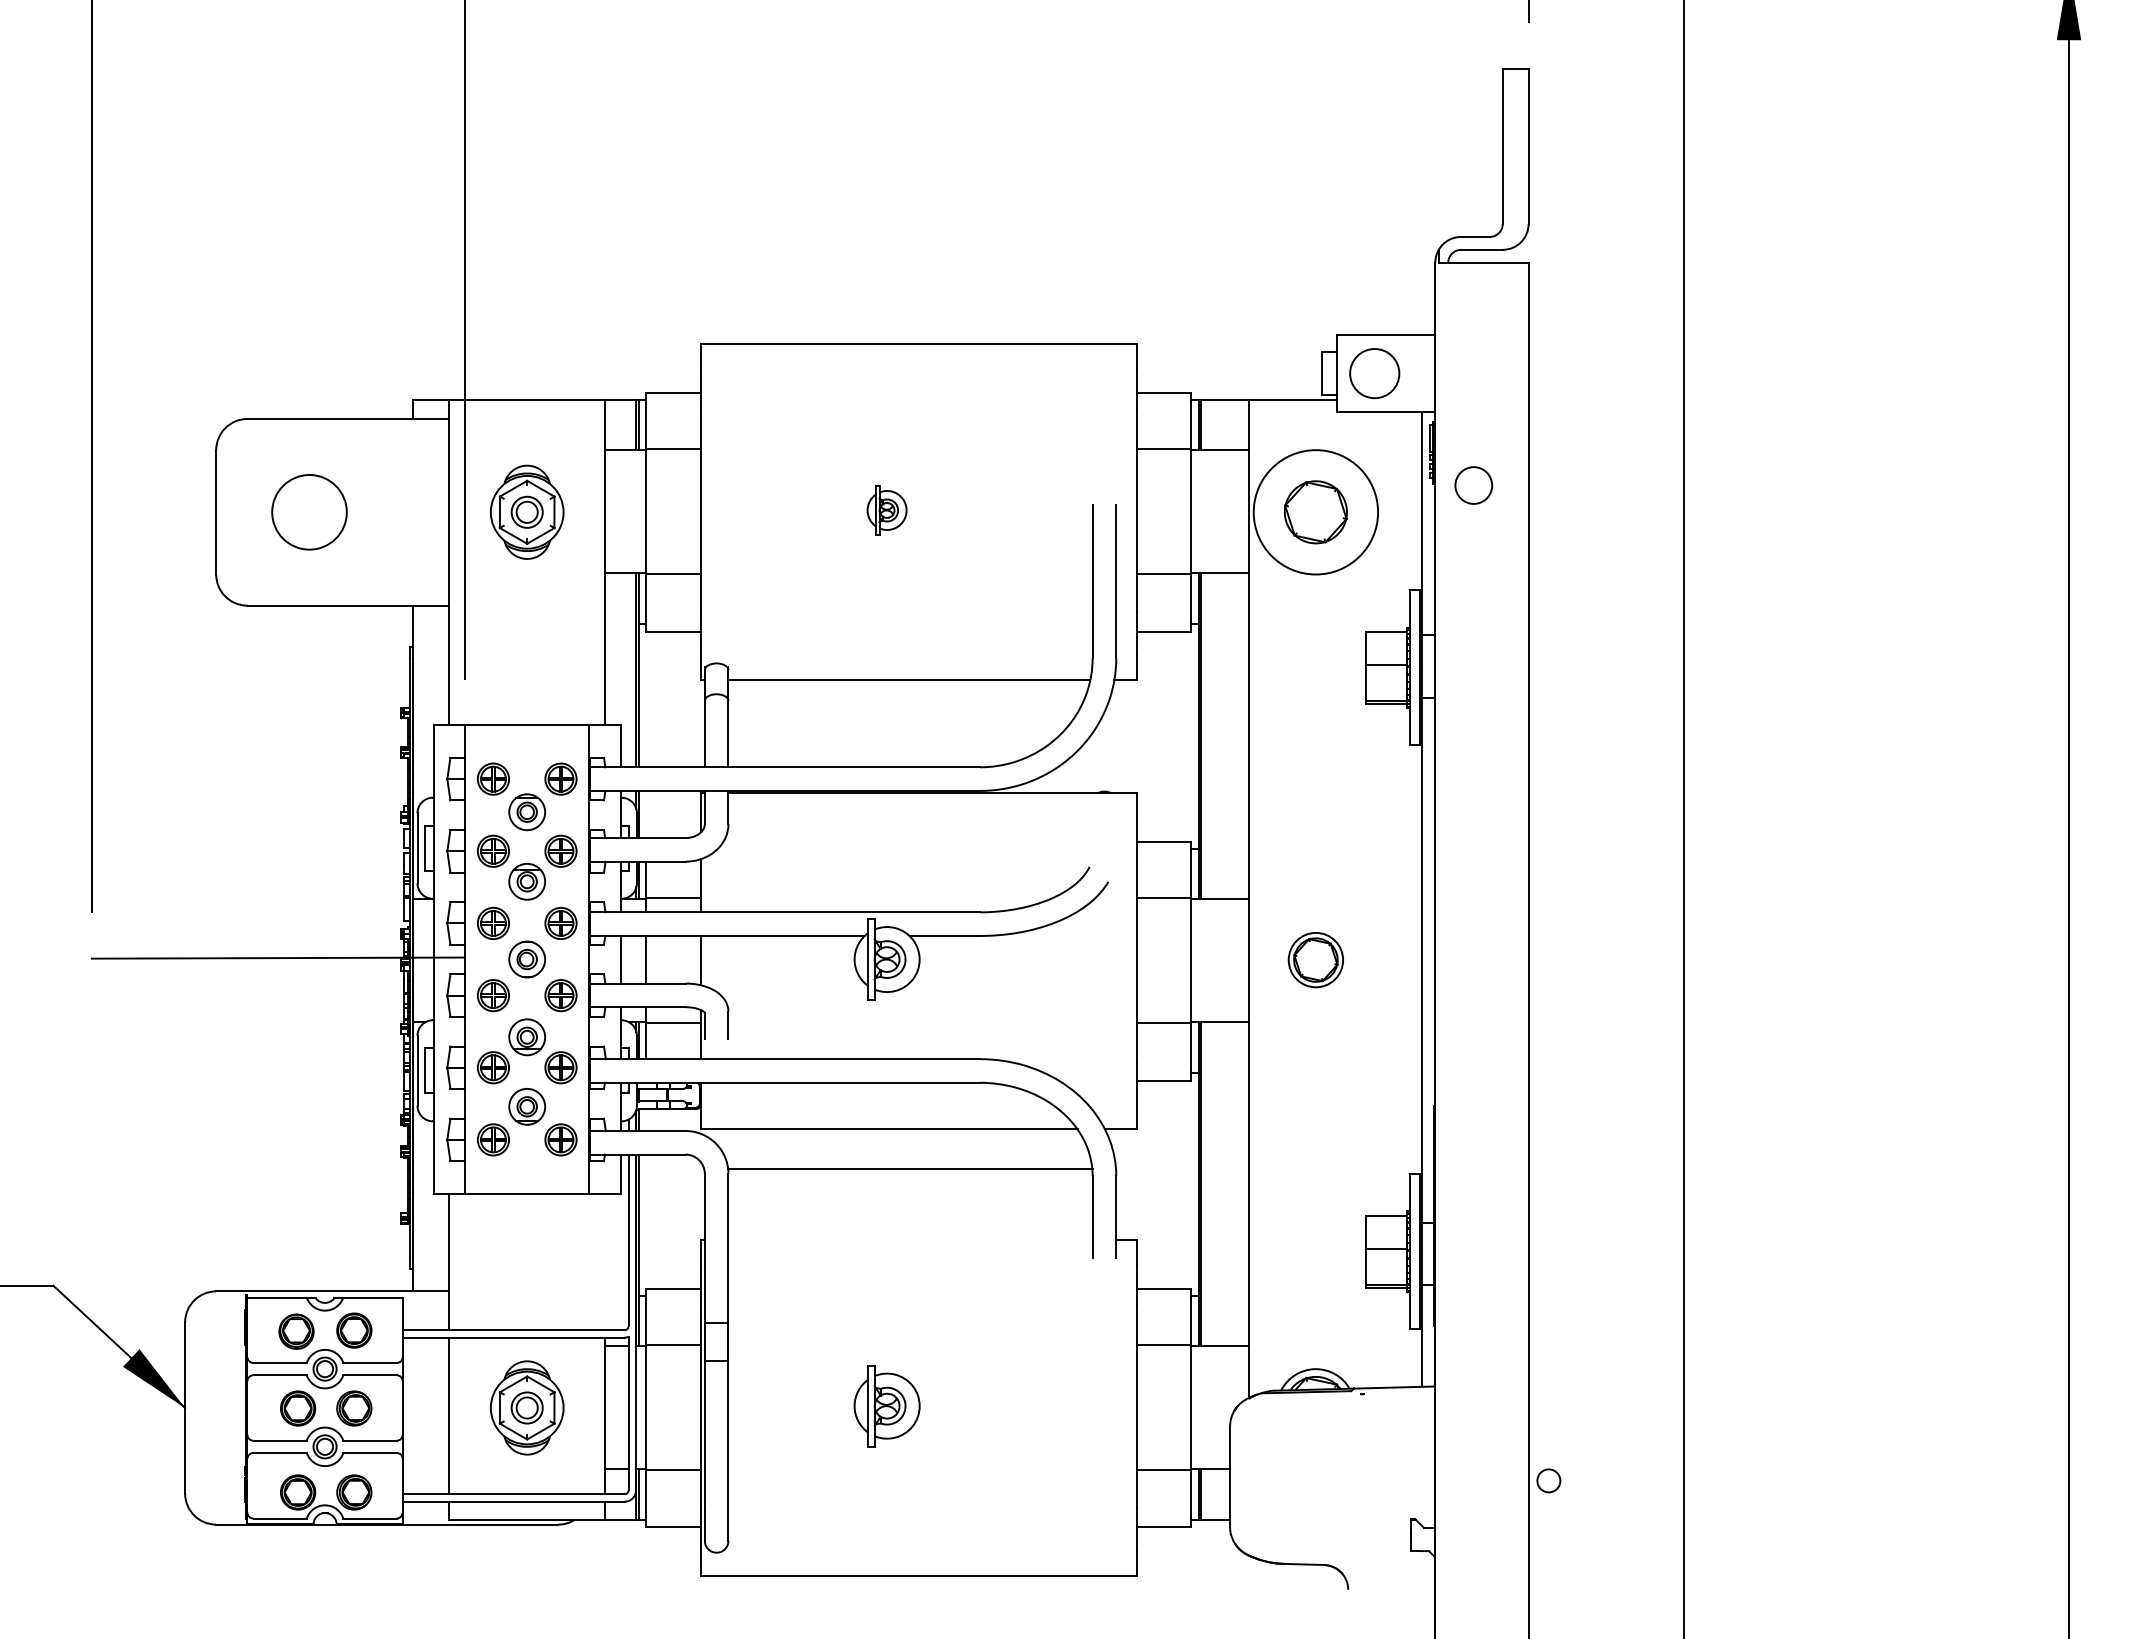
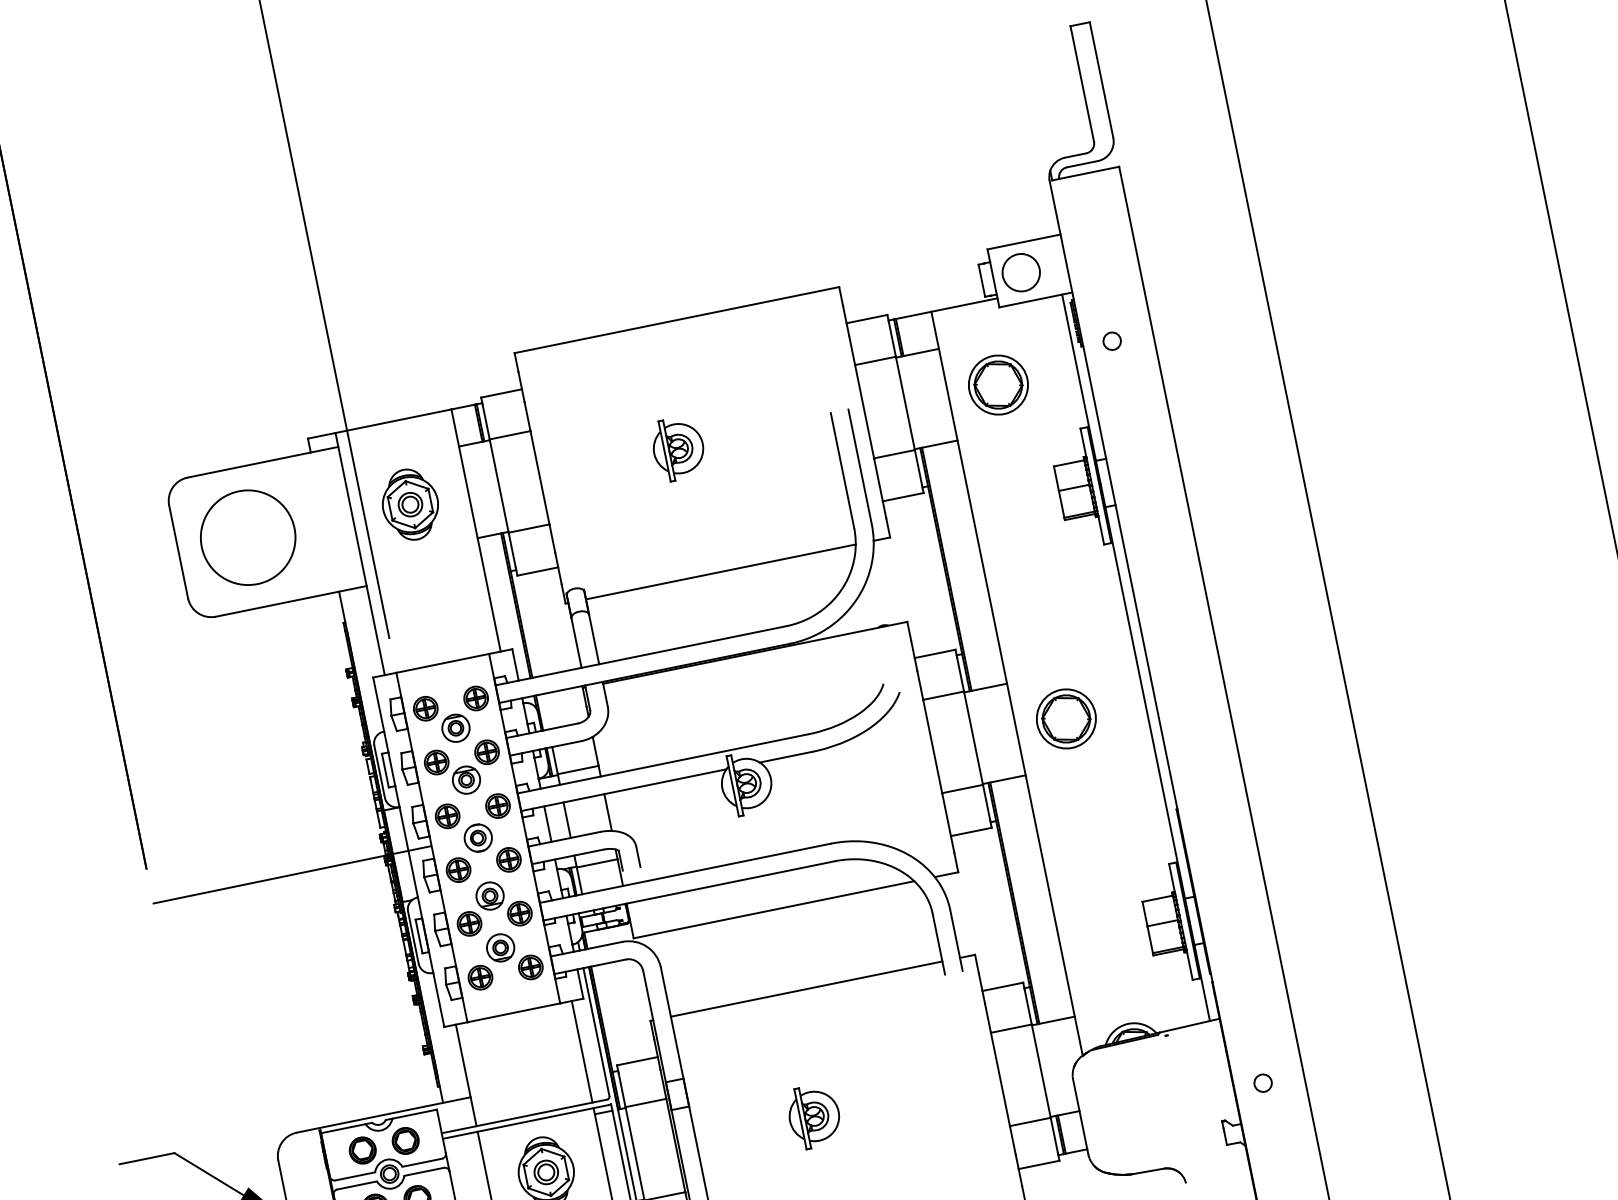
circle: (1473, 485) -> (1111, 341), size x0.62
part: (886, 510) -> (678, 448), size x1.67
circle: (309, 512) -> (248, 537), size x1.67
circle: (1315, 512) -> (998, 385), size x0.62
part: (1315, 959) -> (1065, 718), size x1.43
line: (910, 1169) -> (806, 989), moved
line: (604, 1261) -> (581, 1051), added
circle: (1548, 1480) -> (1262, 1082), moved

